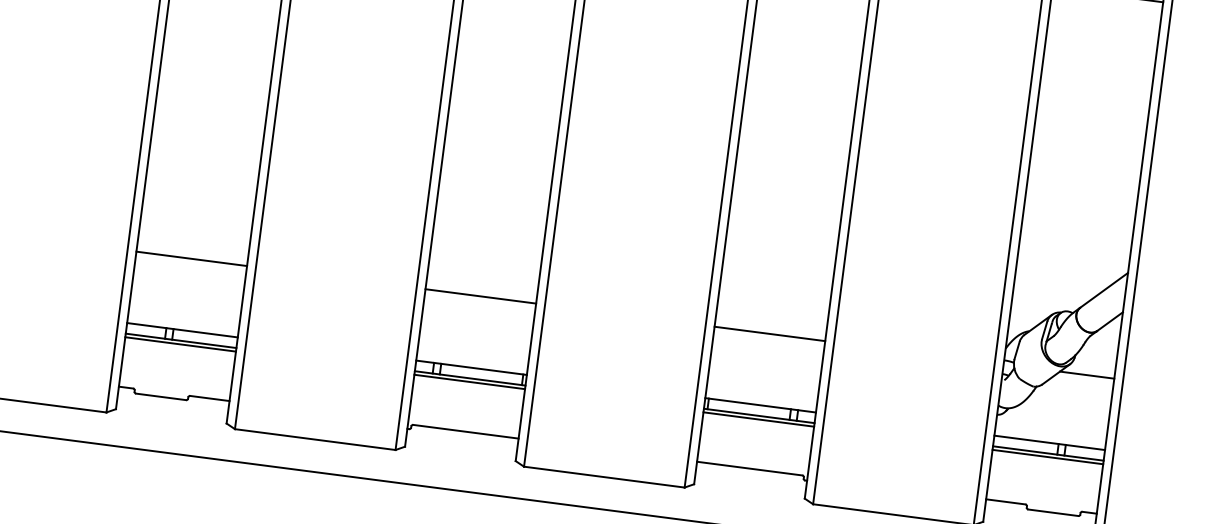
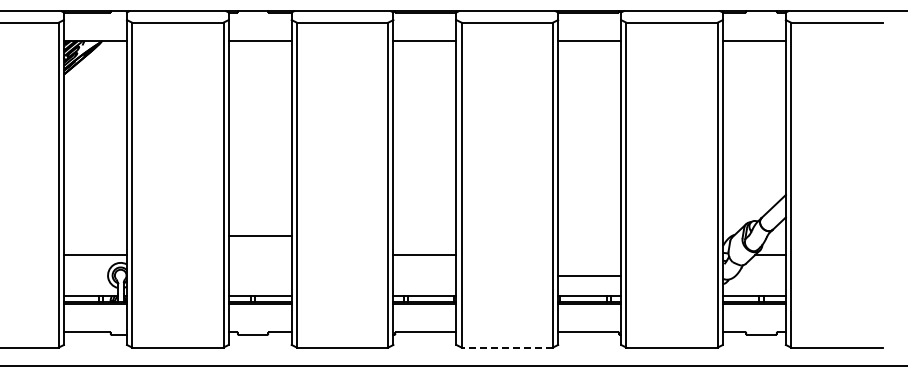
line: (190, 259) -> (259, 236), moved
line: (769, 334) -> (589, 276), moved
line: (604, 477) -> (507, 347), solid -> dashed

